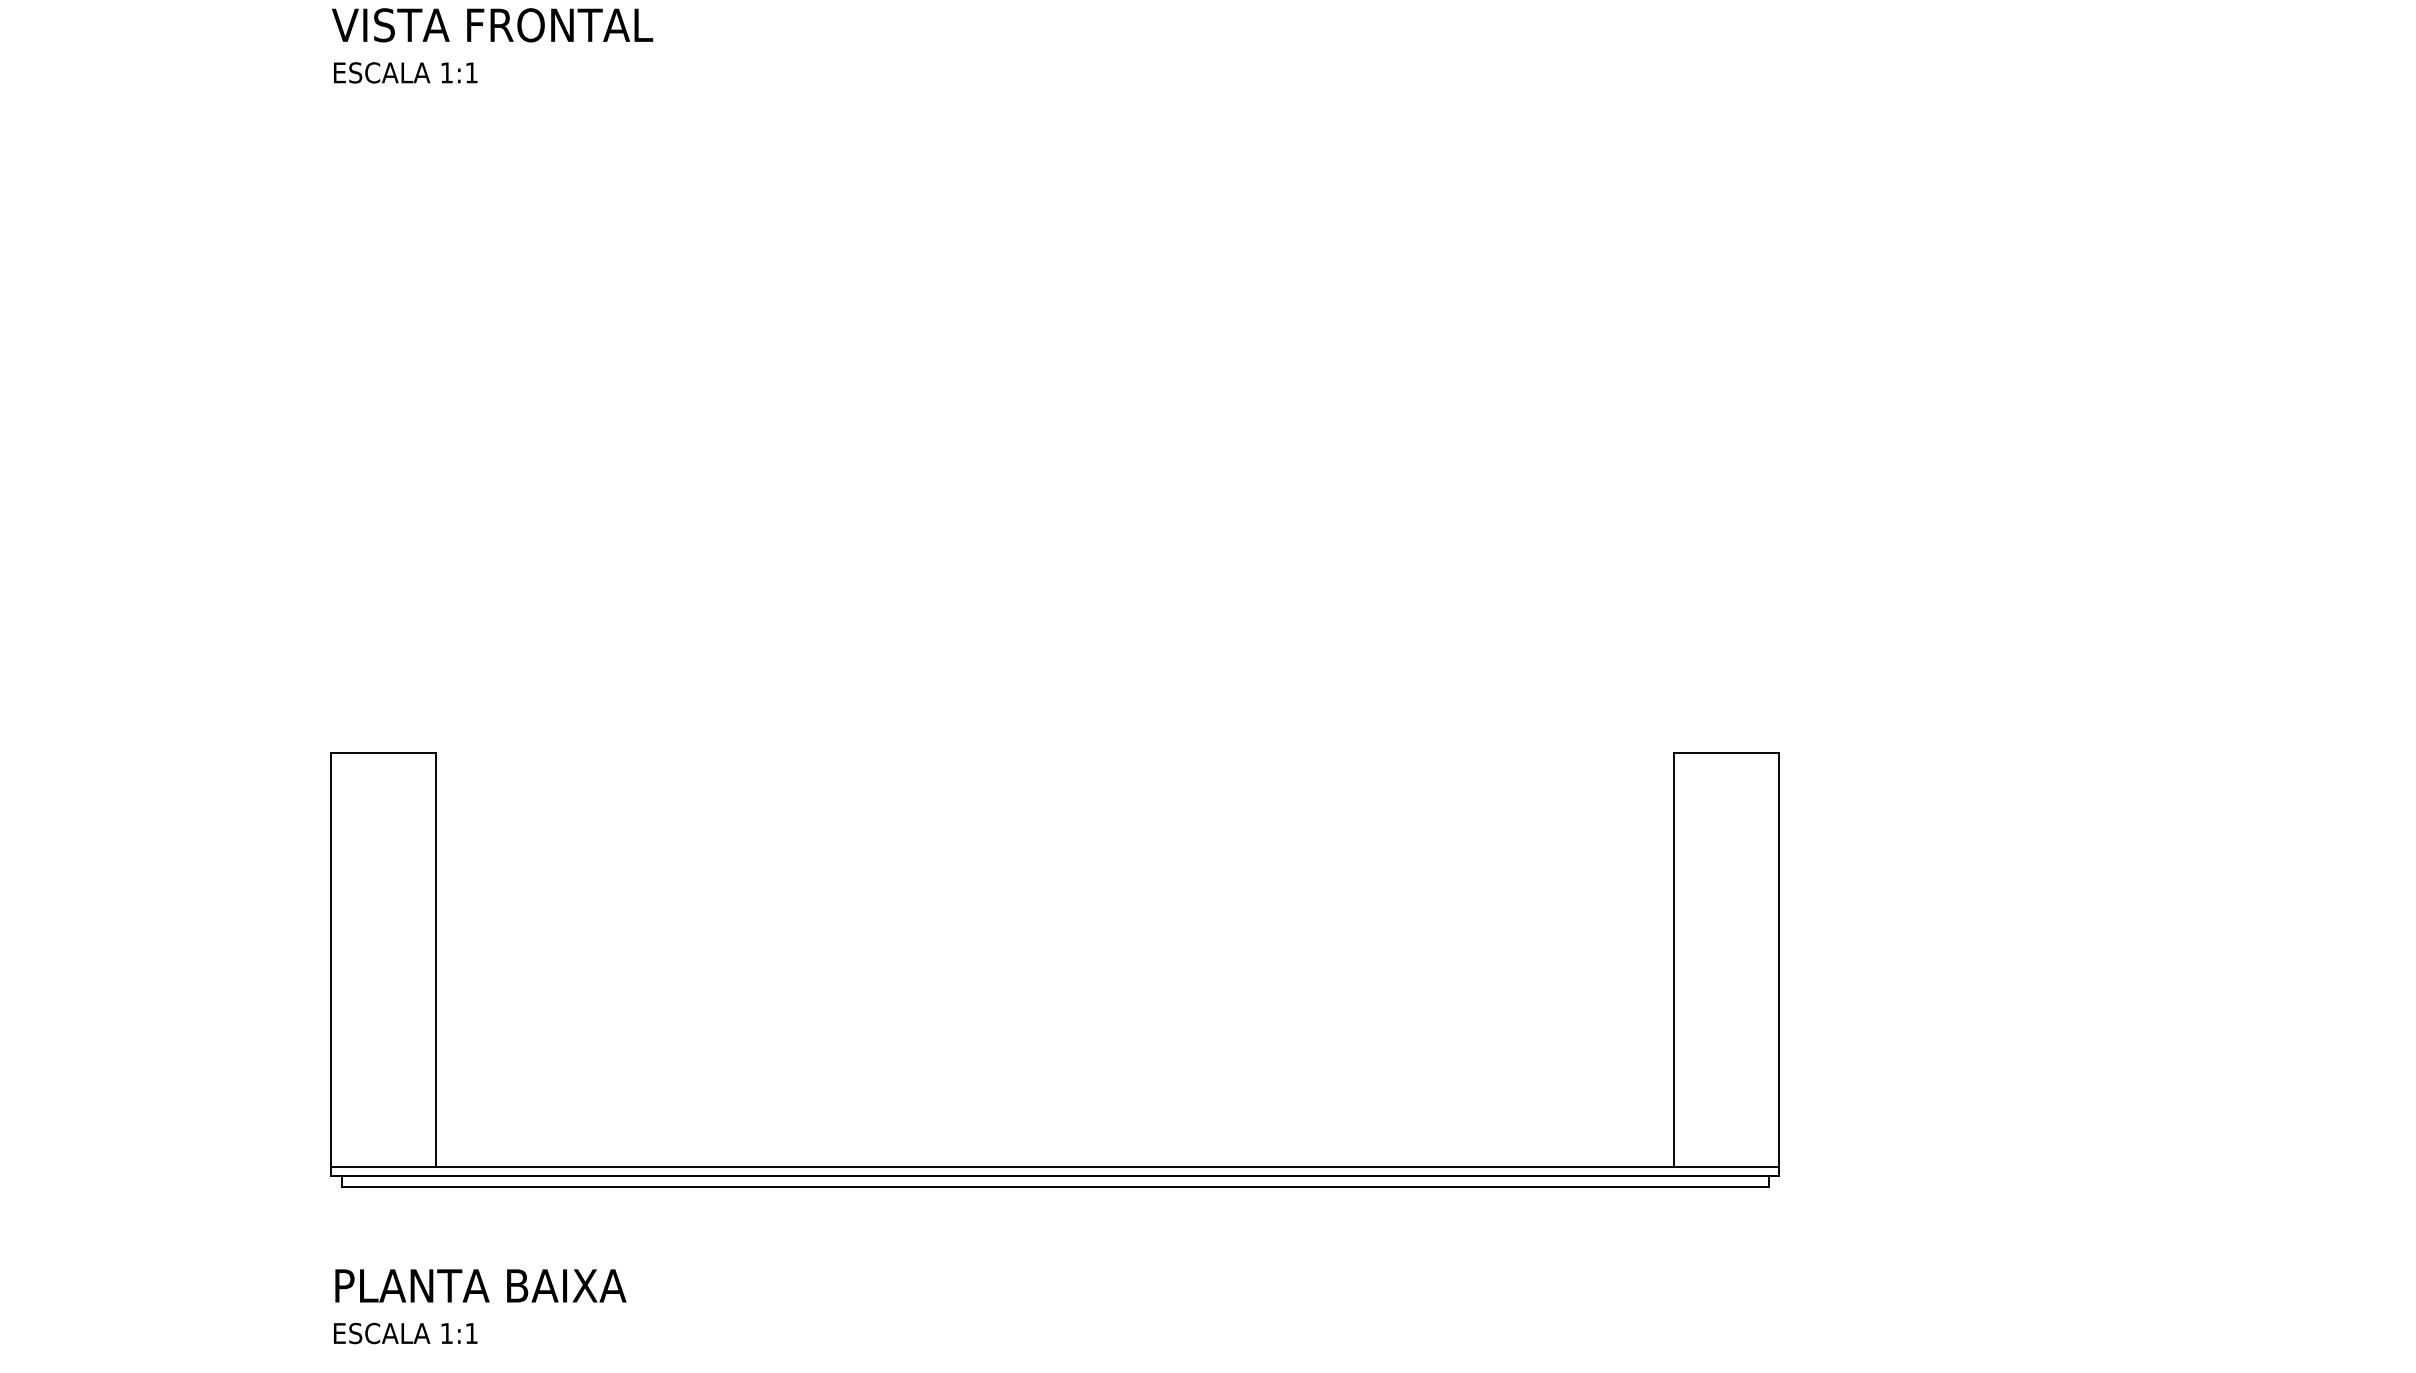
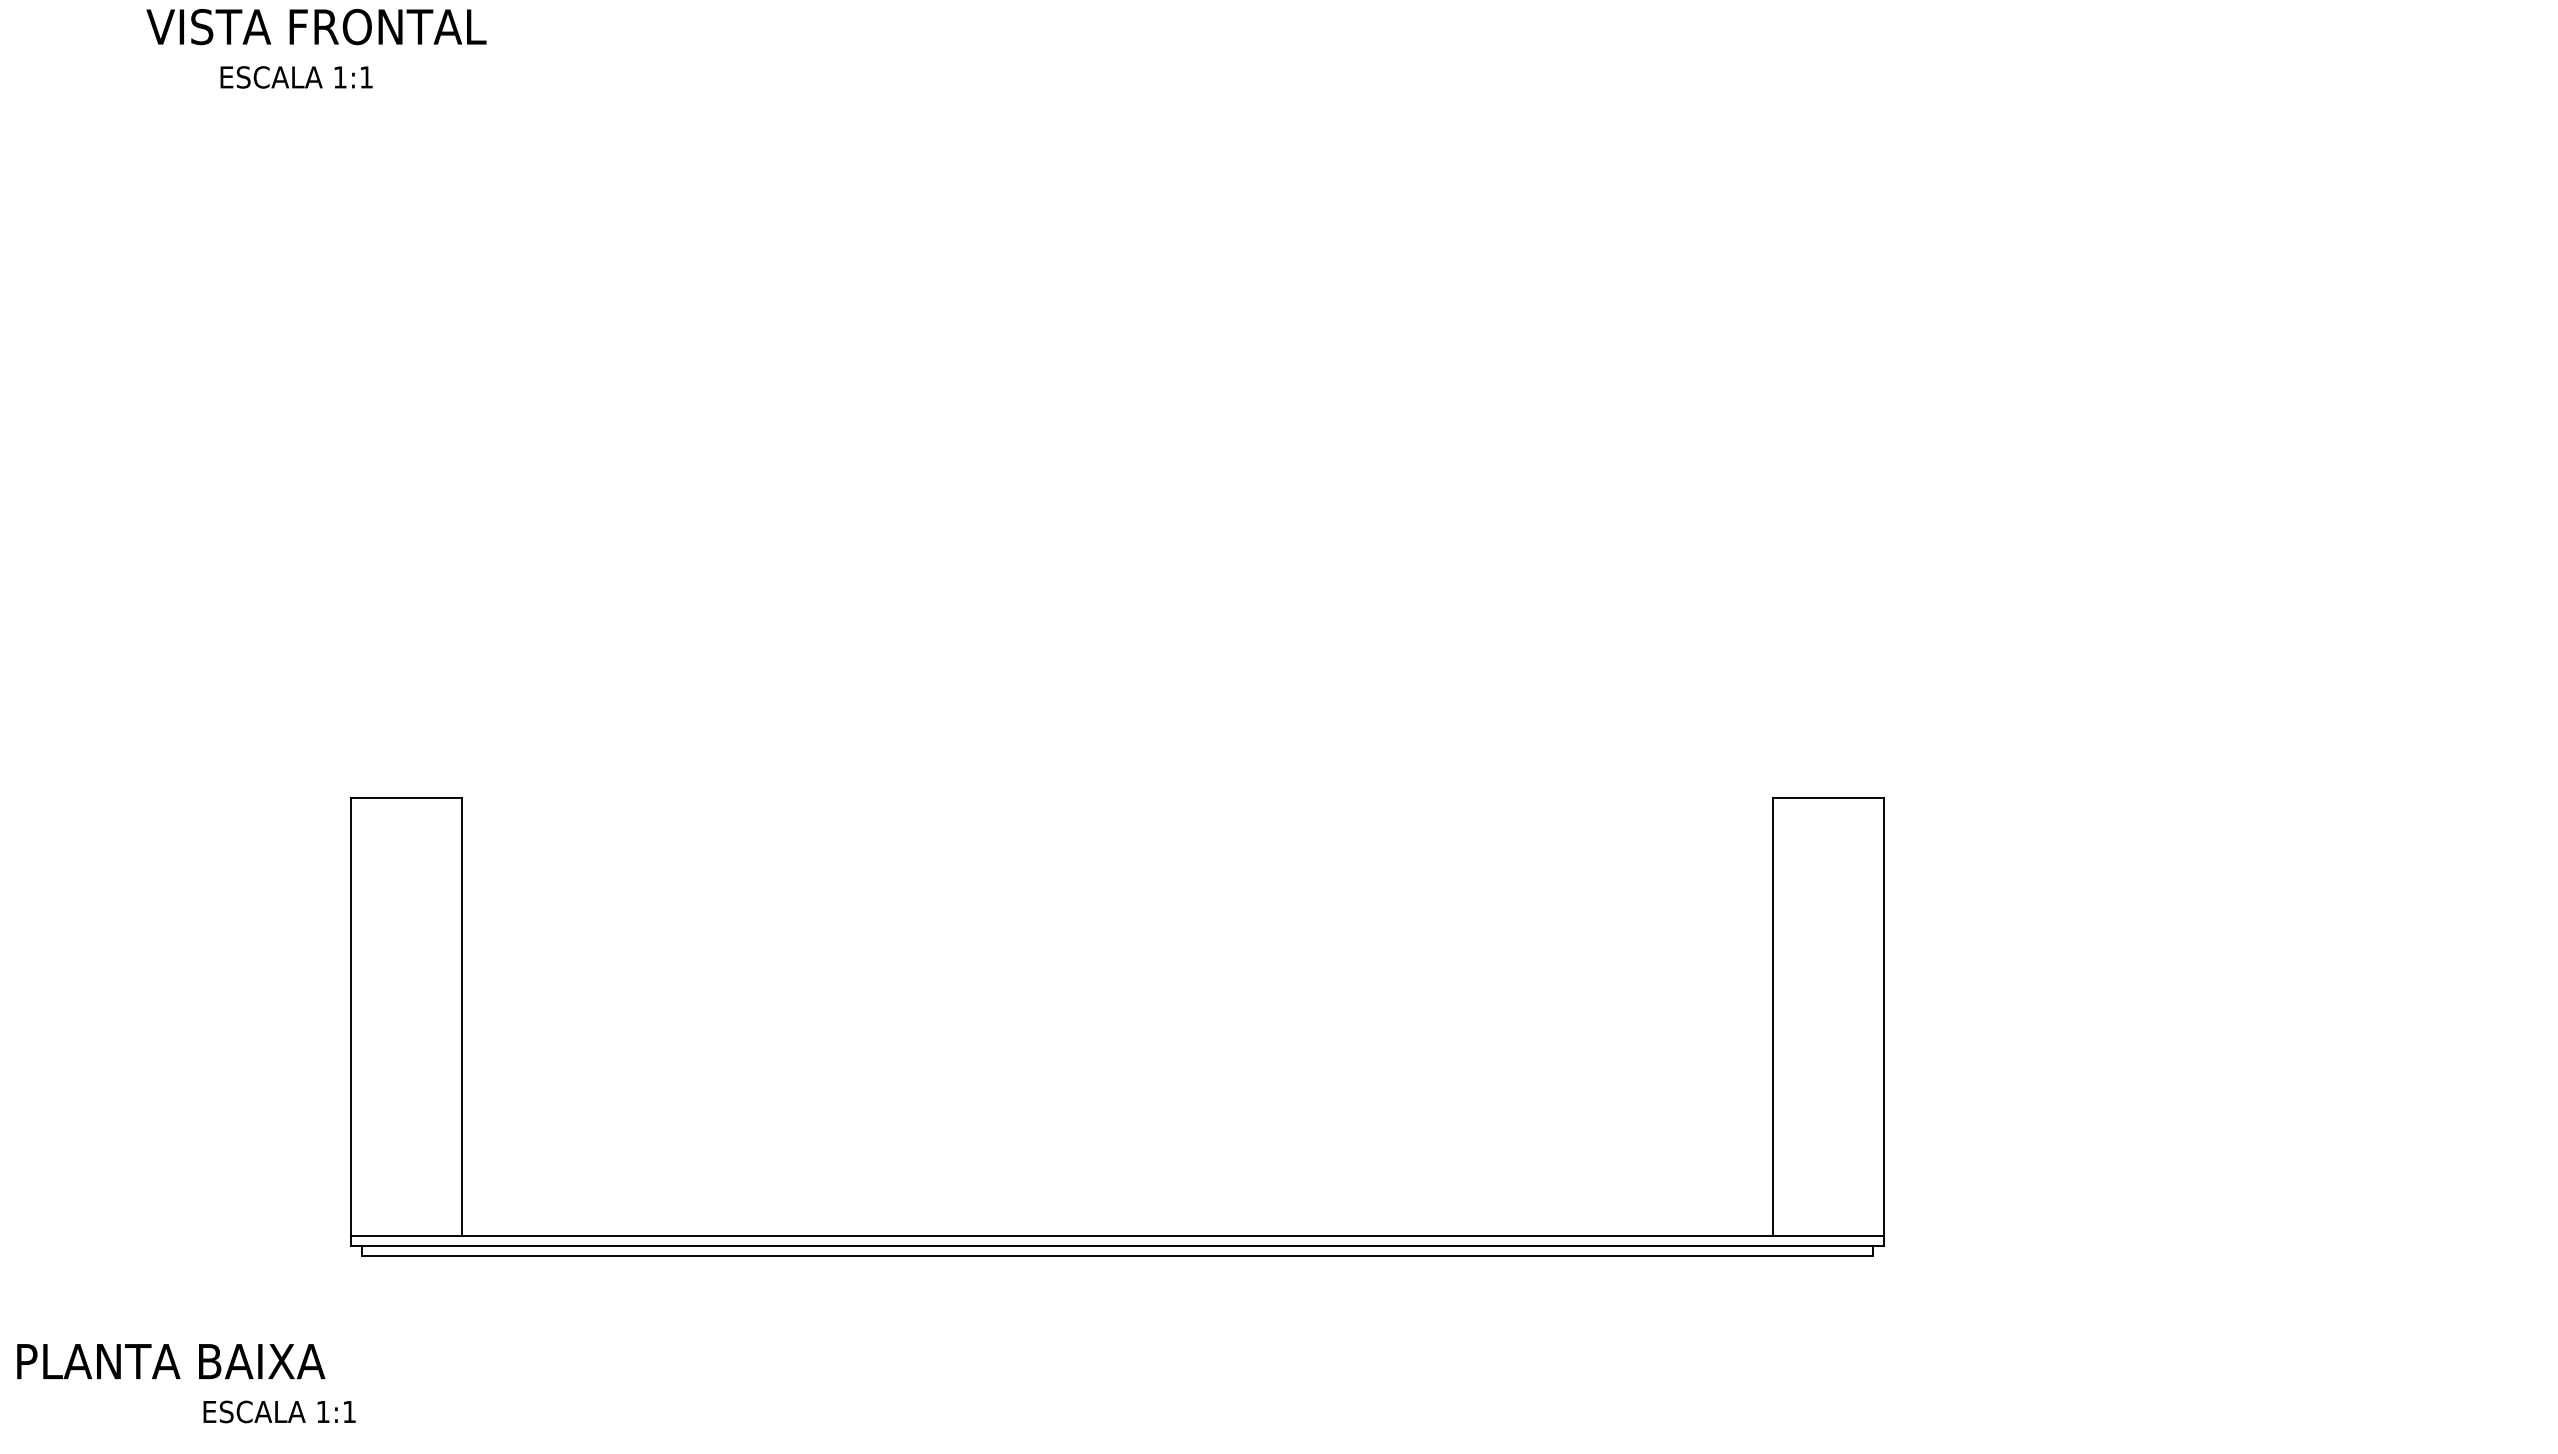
text: (492, 25) -> (316, 27), moved
text: (405, 72) -> (296, 77), moved
text: (481, 1285) -> (171, 1361), moved
text: (405, 1333) -> (279, 1411), moved

